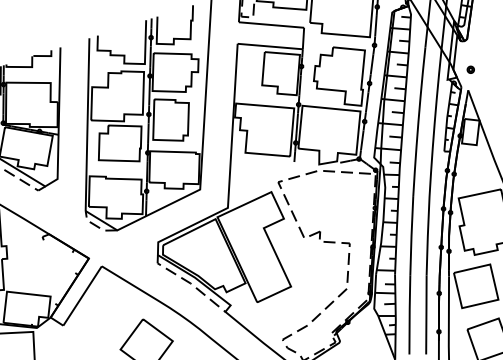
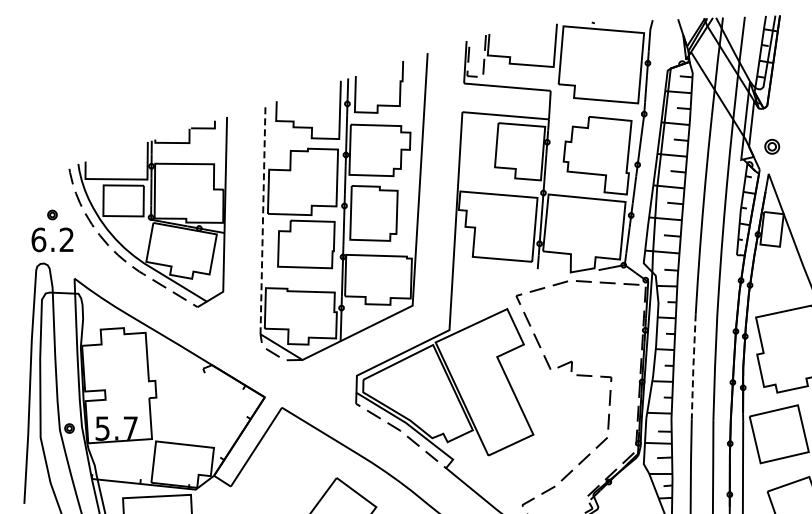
part: (470, 69) -> (771, 146), size x1.6
line: (87, 124) -> (263, 219), solid -> dashed
line: (411, 236) -> (693, 367), solid -> dashed

